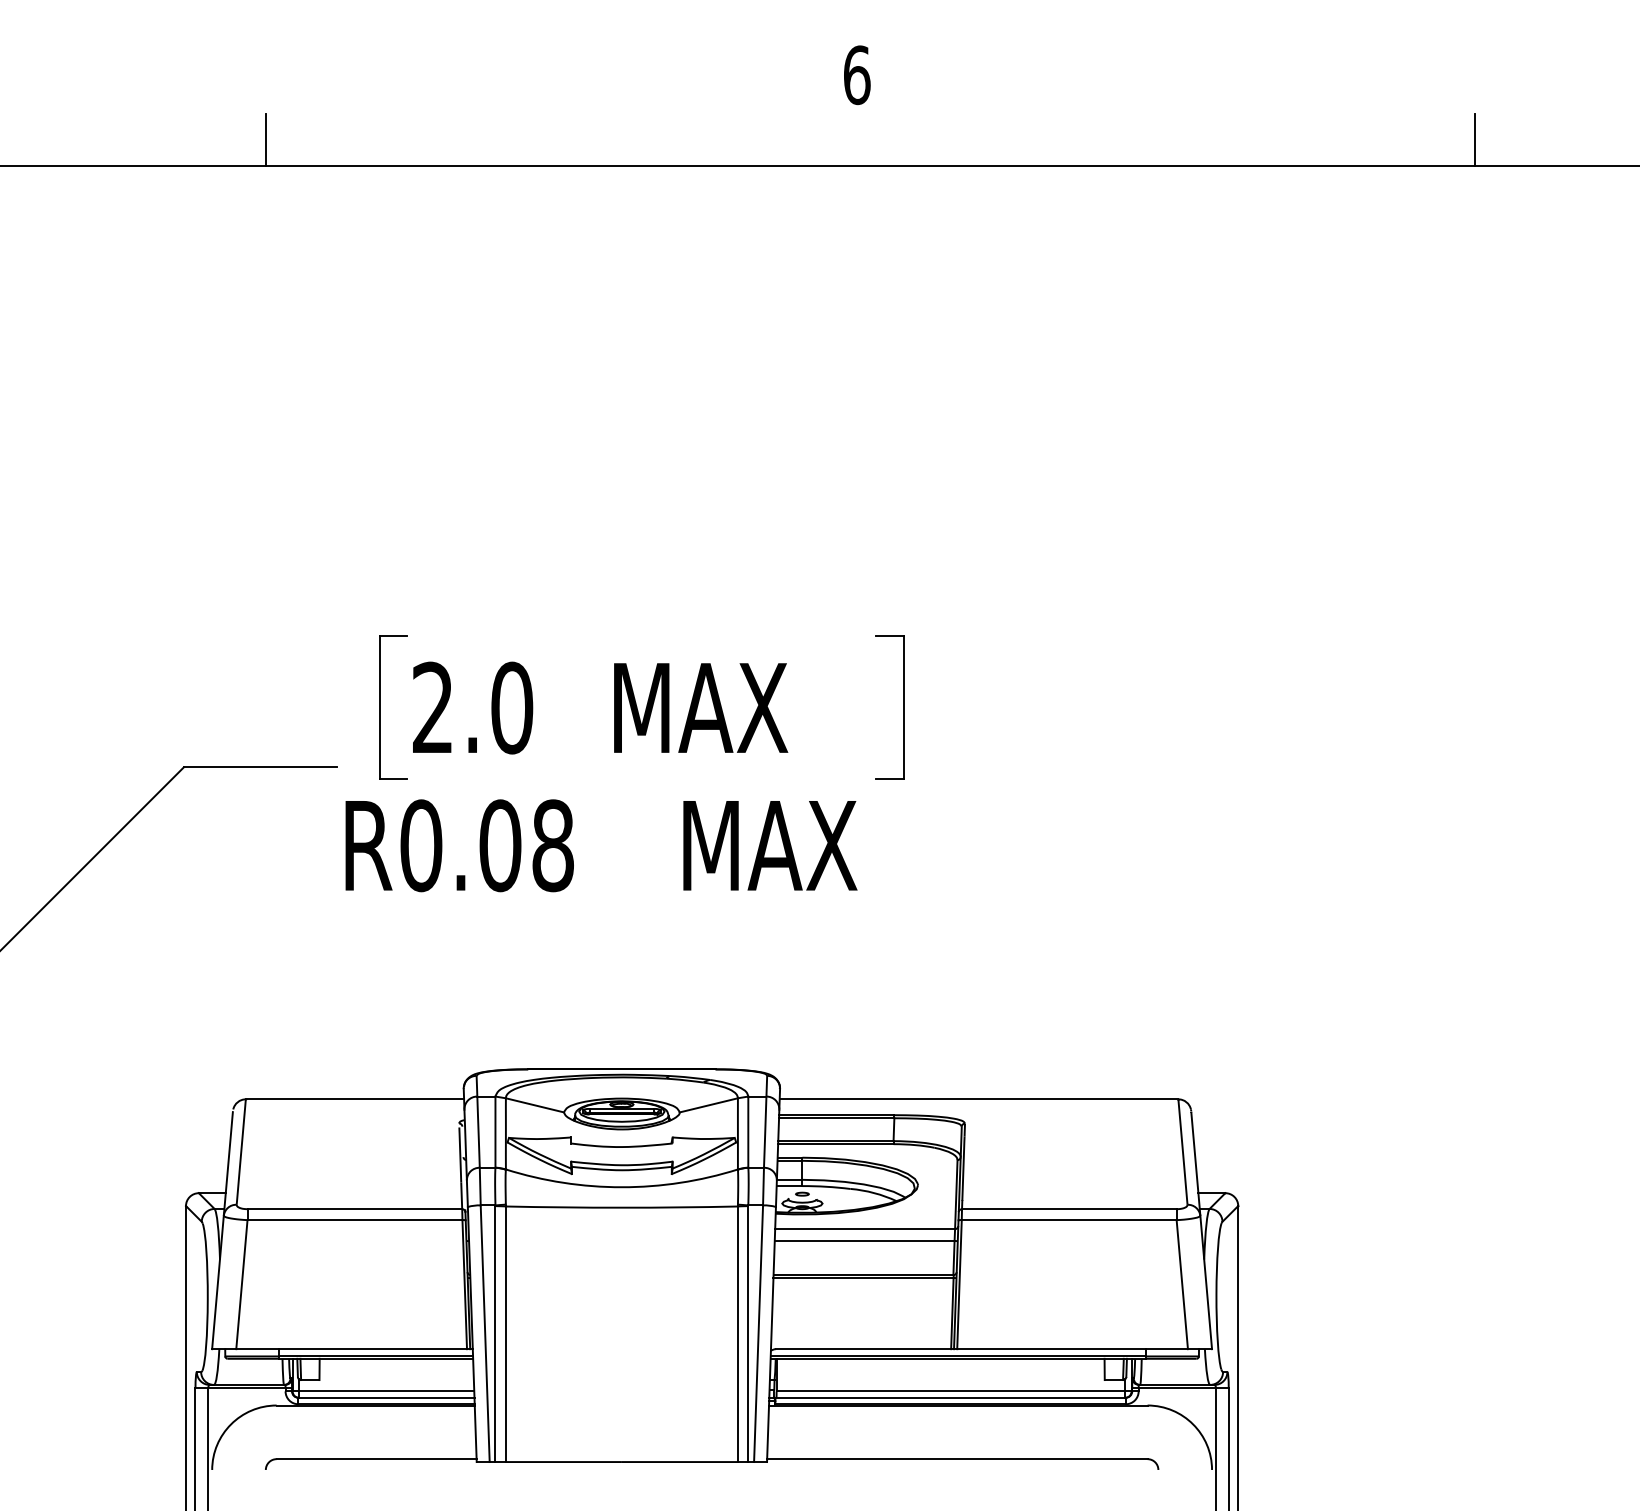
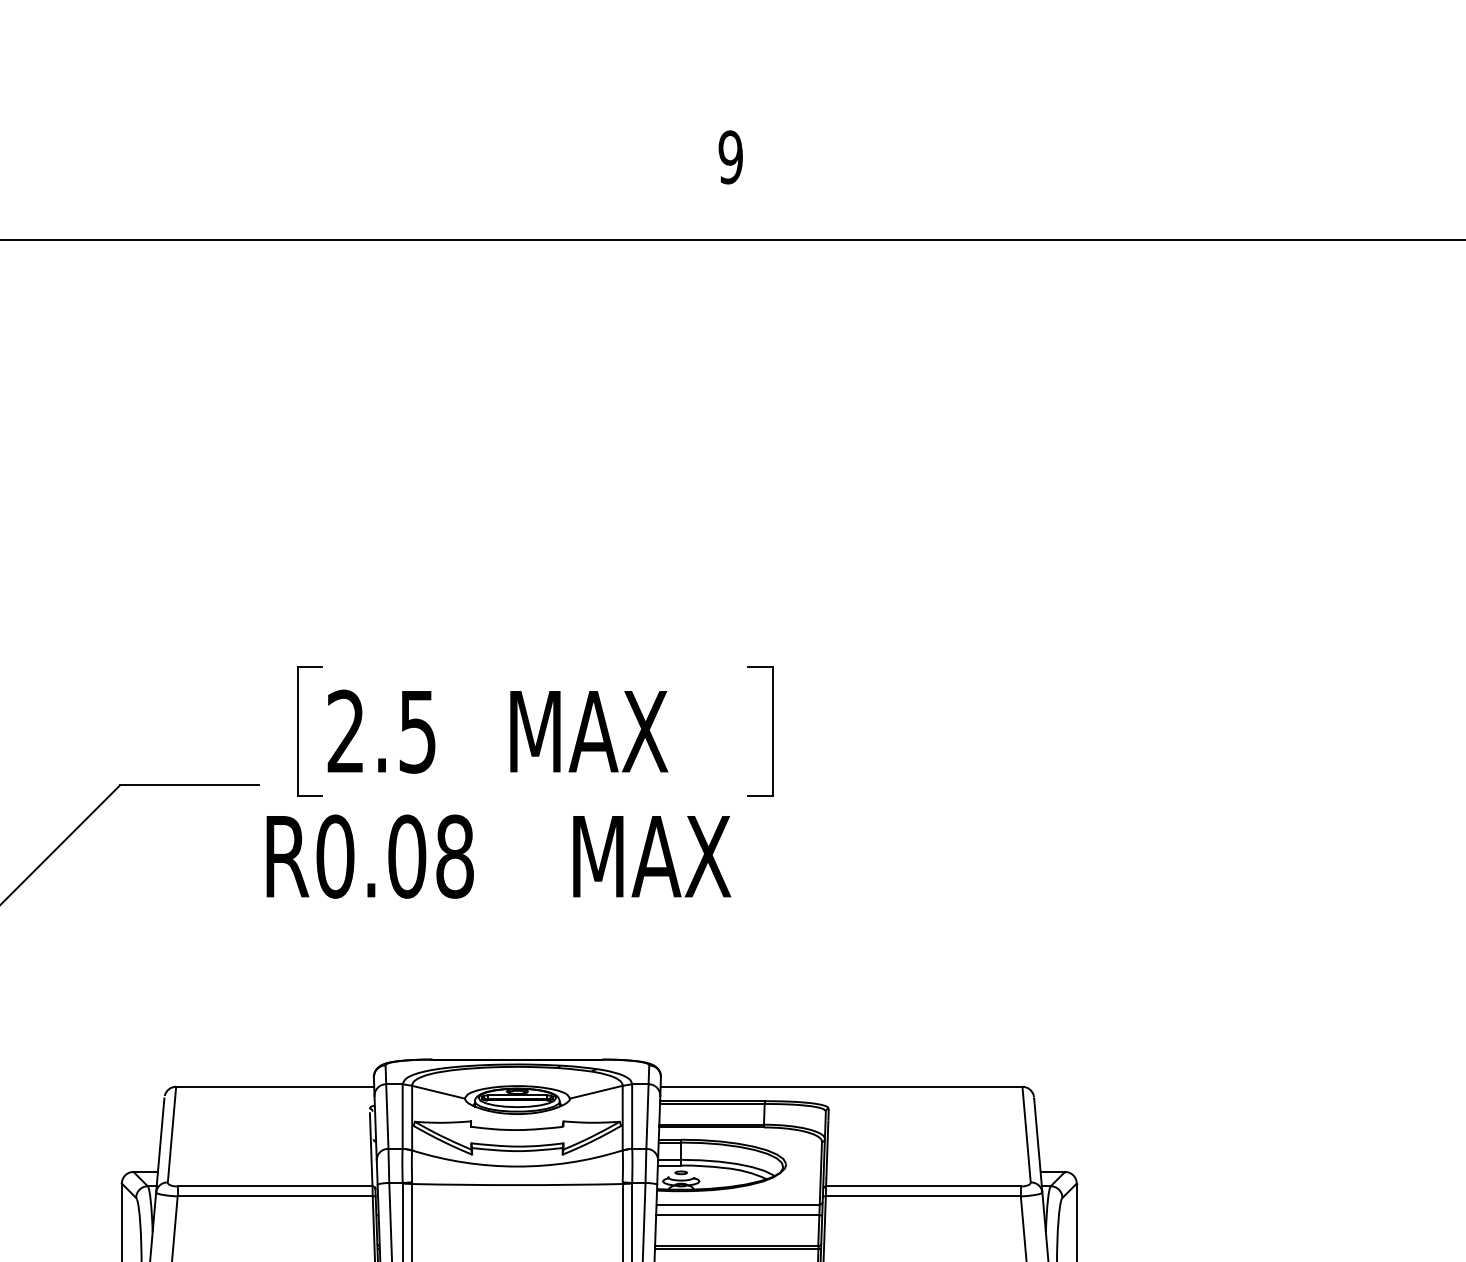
text: (856, 75) -> (730, 157), 6 -> 9
line: (265, 139) -> (193, 215), removed
line: (1475, 139) -> (1292, 215), removed
text: (512, 707) -> (418, 731), 2.0 -> 2.5

